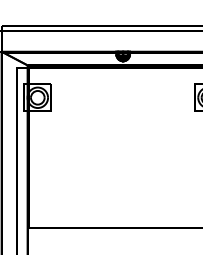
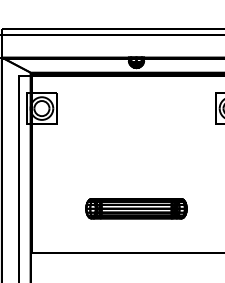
part: (123, 187) -> (136, 208), added

